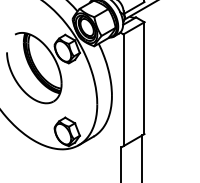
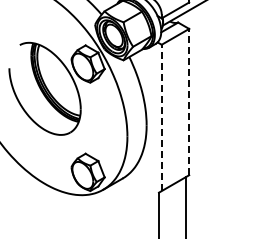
line: (144, 77) -> (189, 101), solid -> dashed
line: (123, 89) -> (161, 117), solid -> dashed

